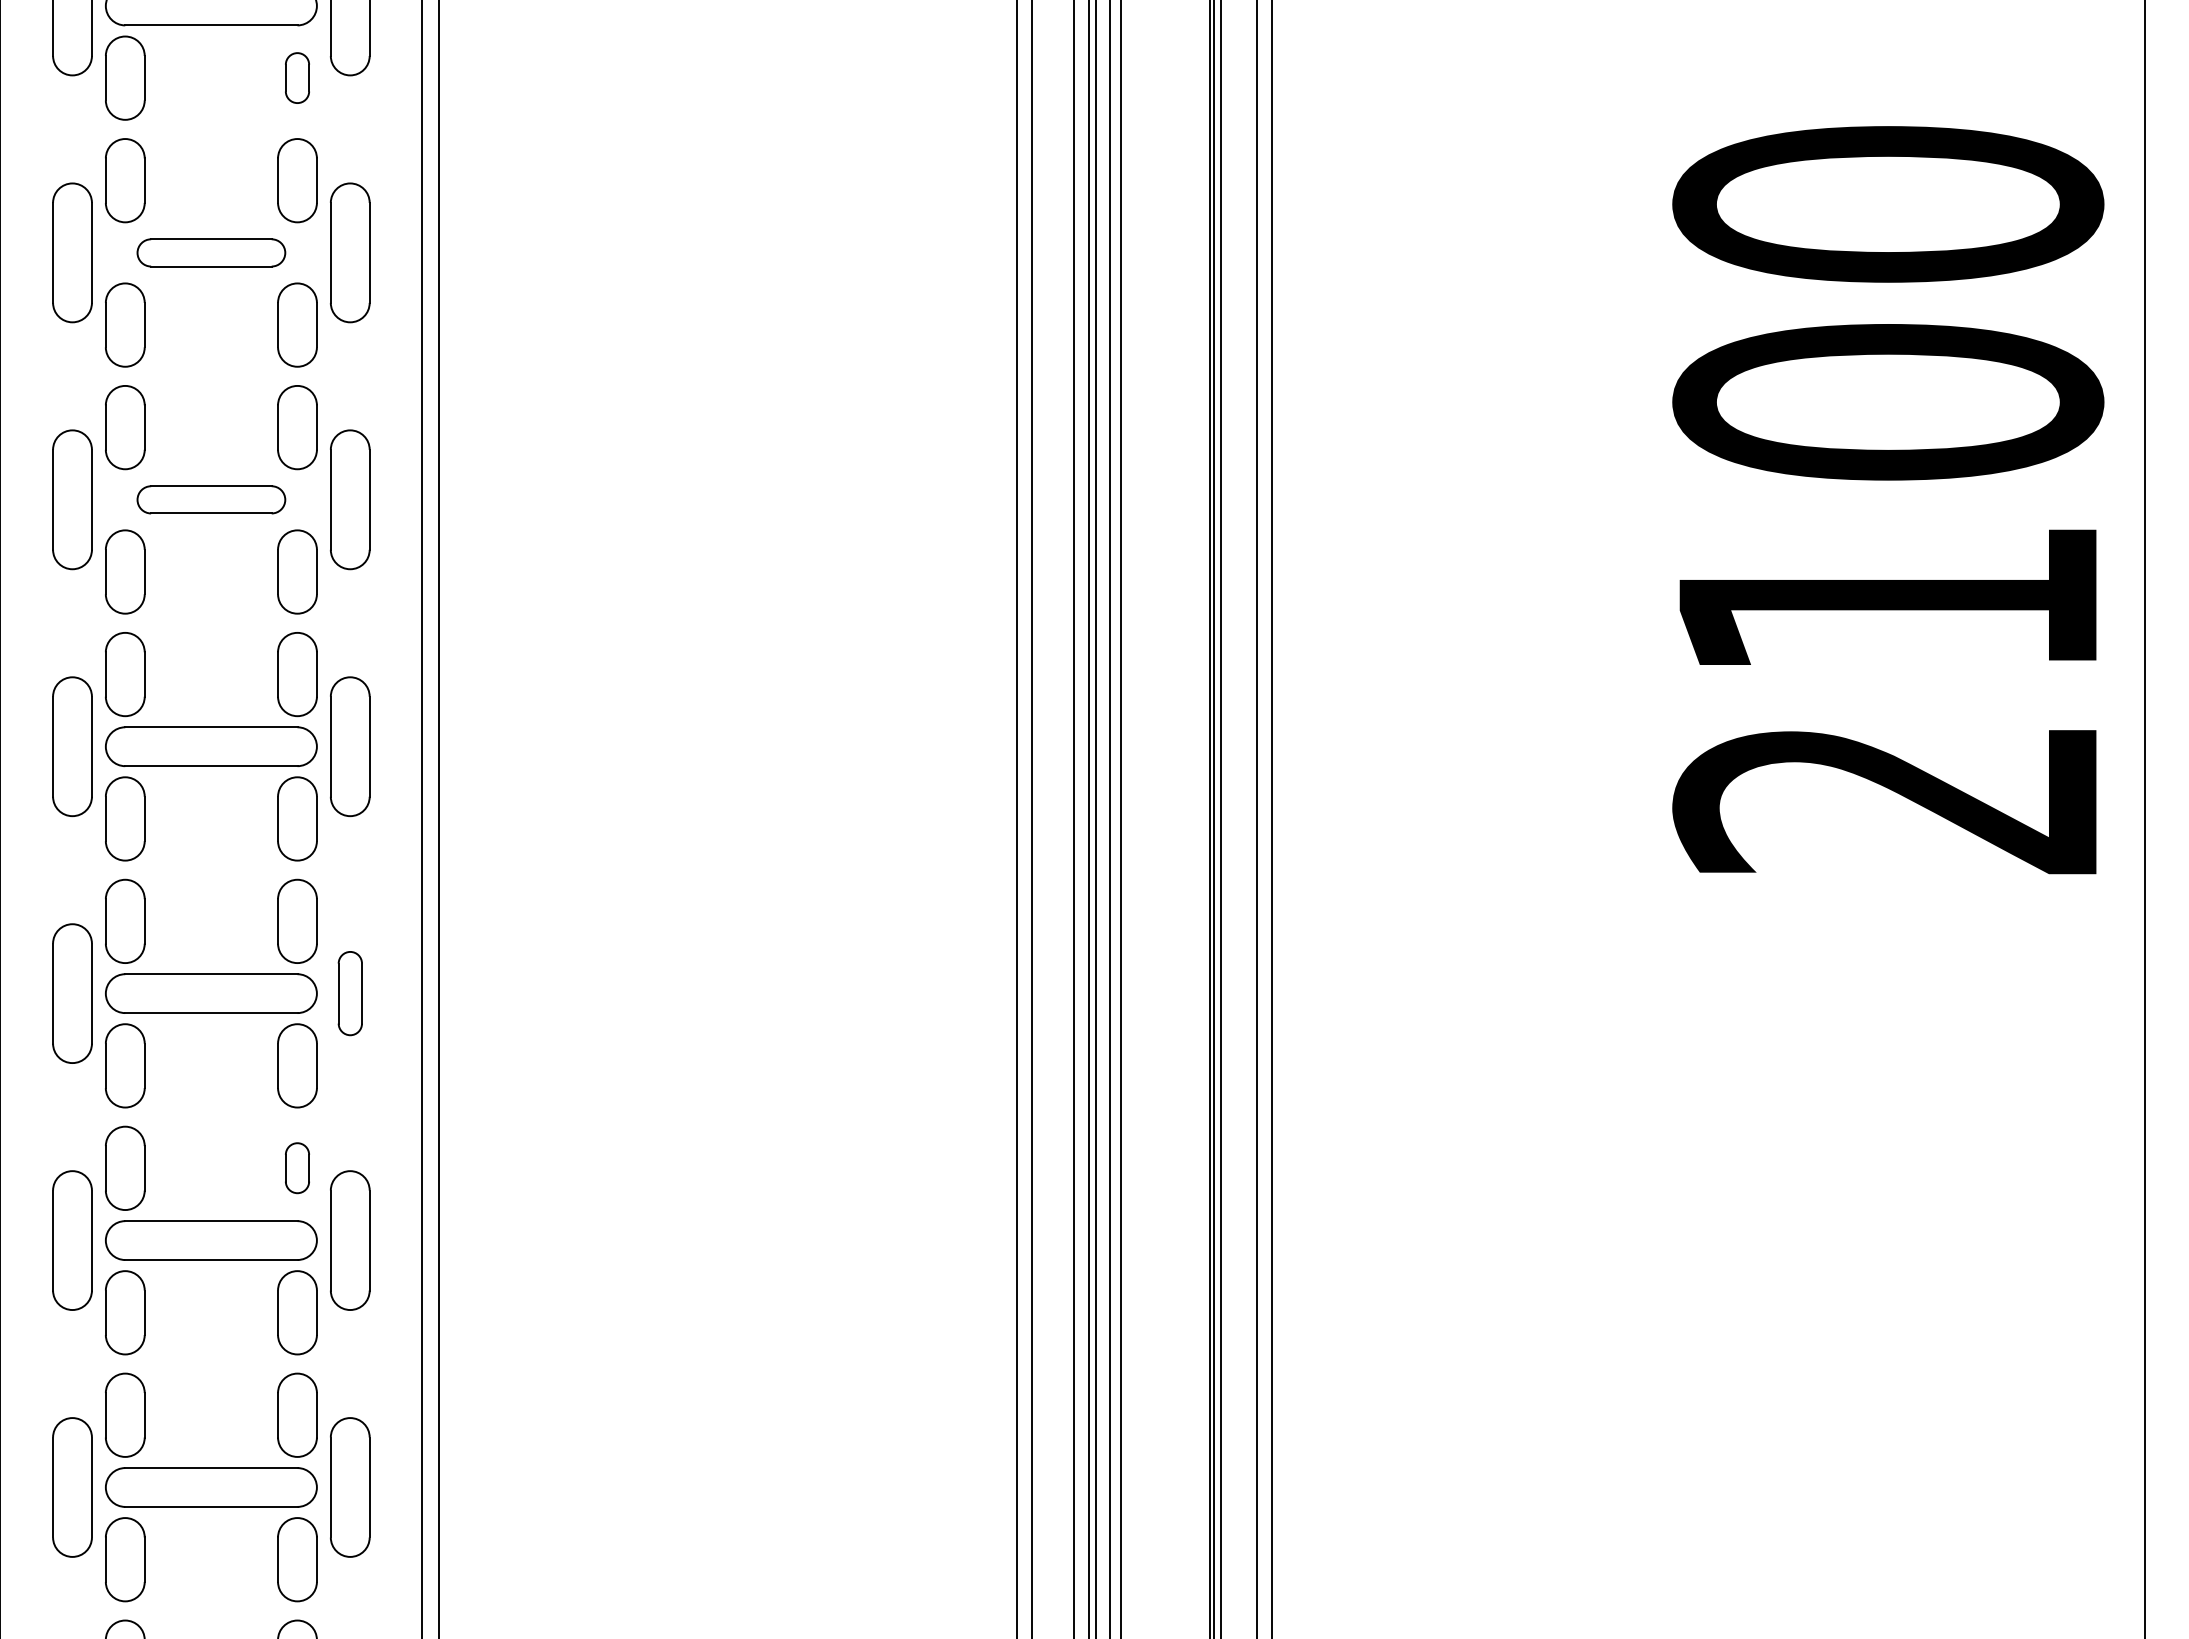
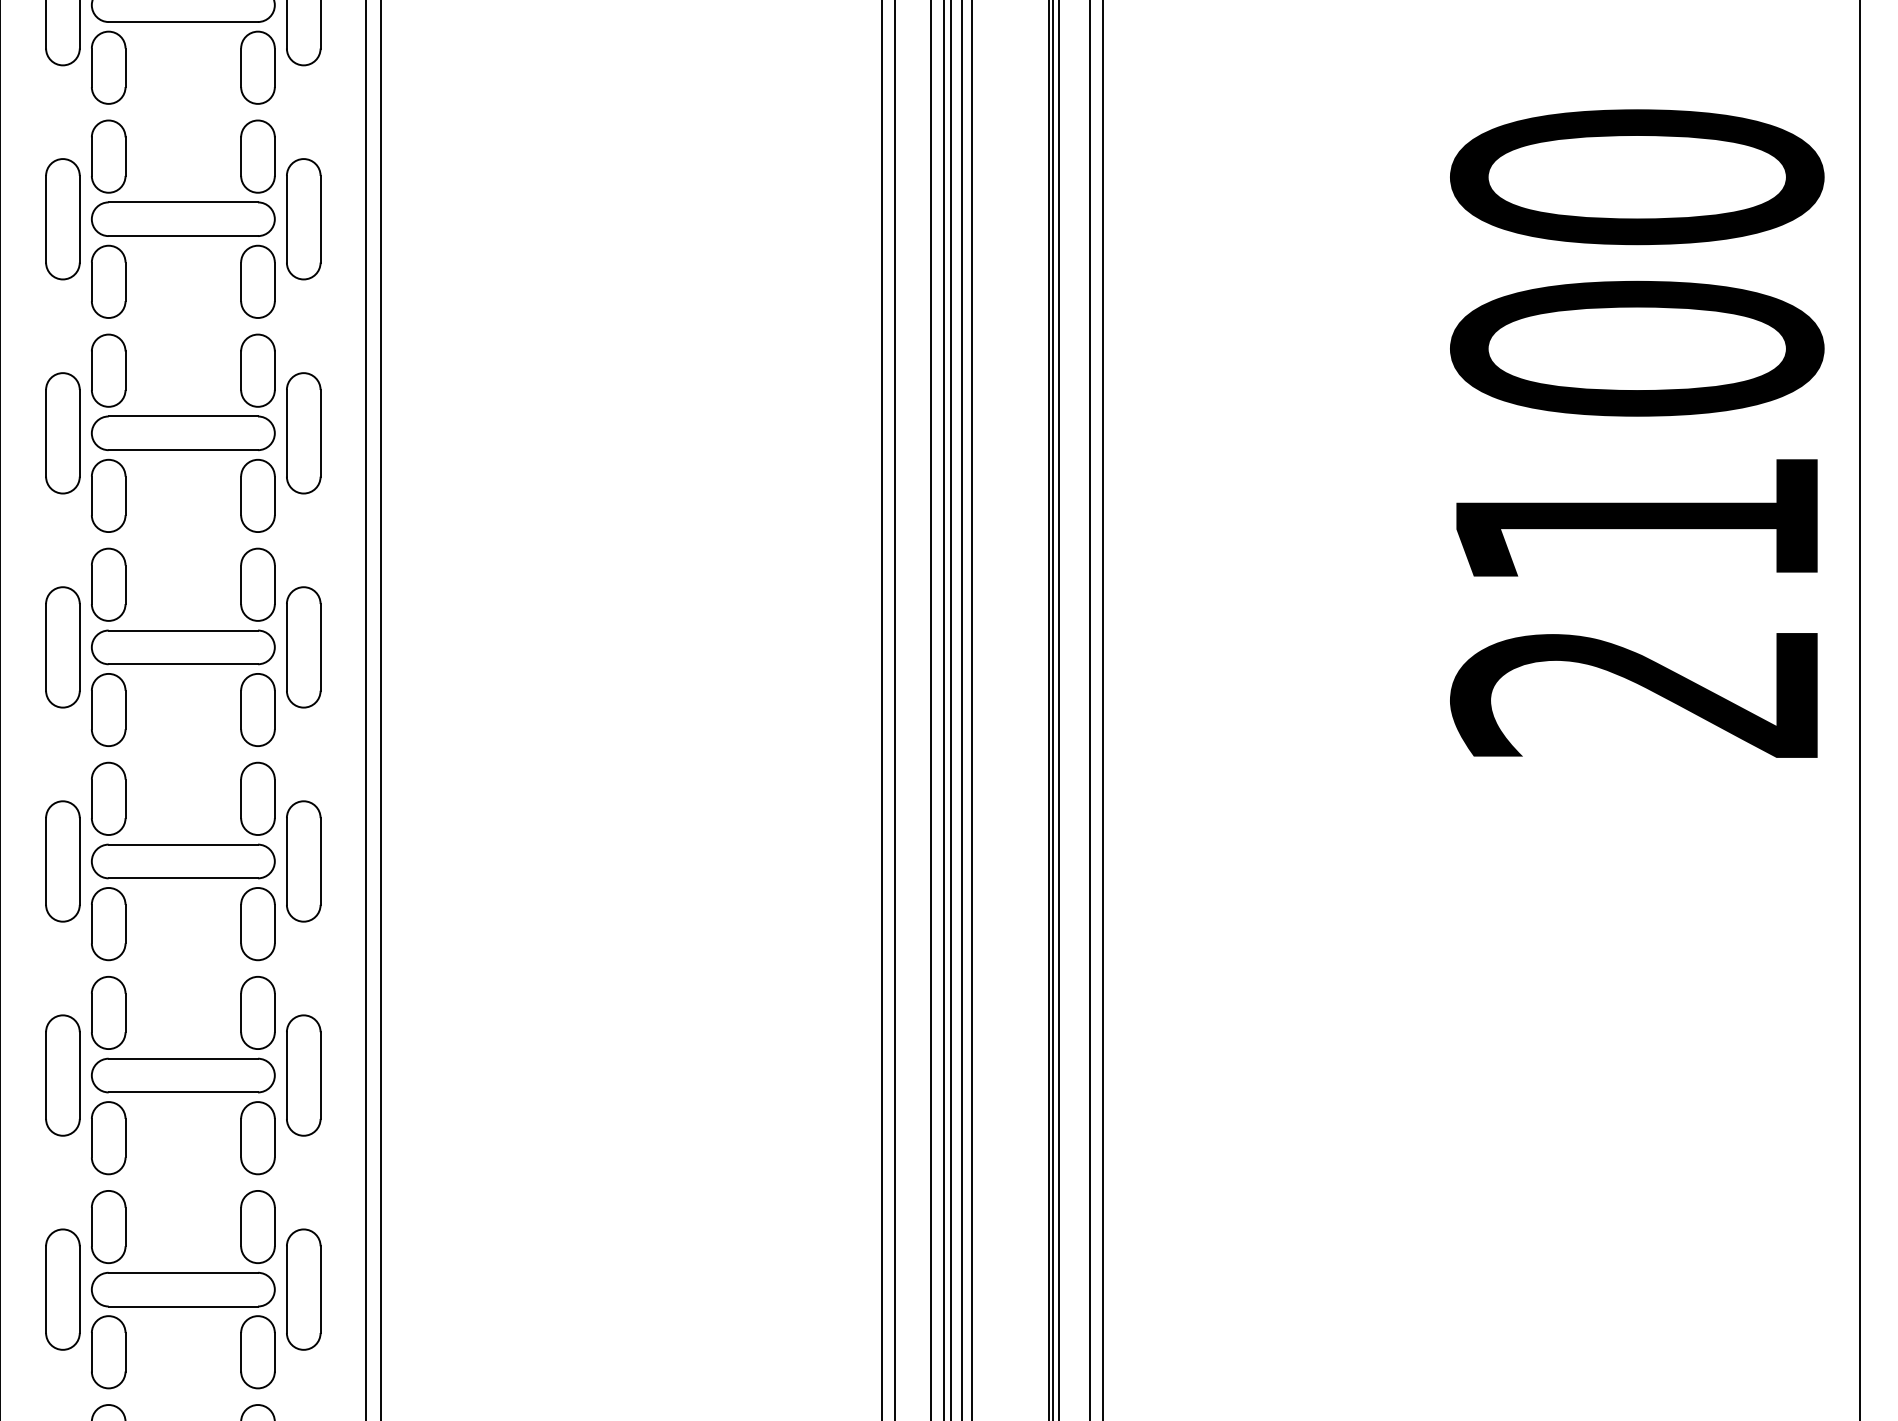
part: (297, 77) -> (258, 67), size x1.67
part: (211, 252) -> (183, 218), size x1.43
part: (211, 499) -> (183, 433), size x1.43
part: (350, 993) -> (303, 861), size x1.67
part: (297, 1167) -> (258, 1012), size x1.67

